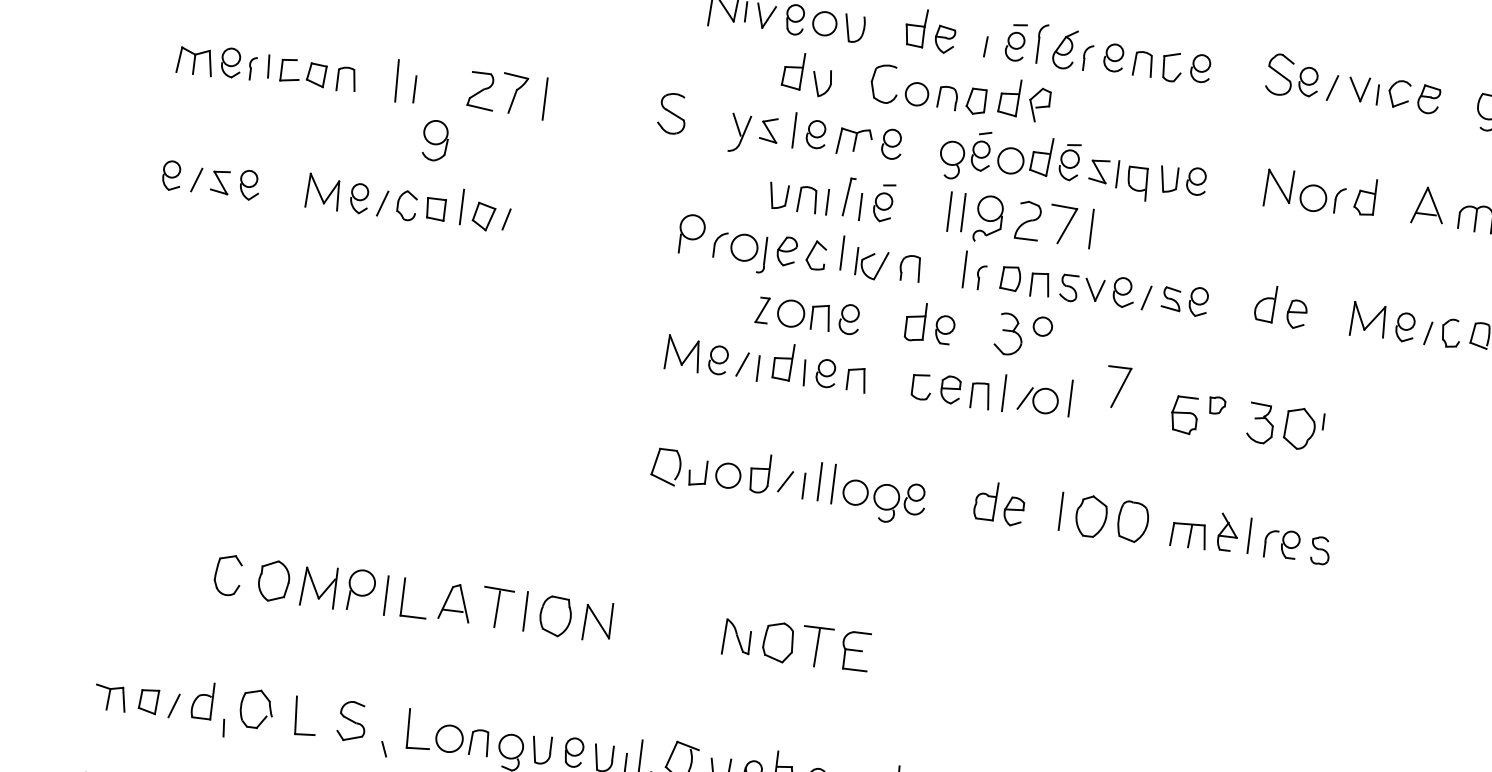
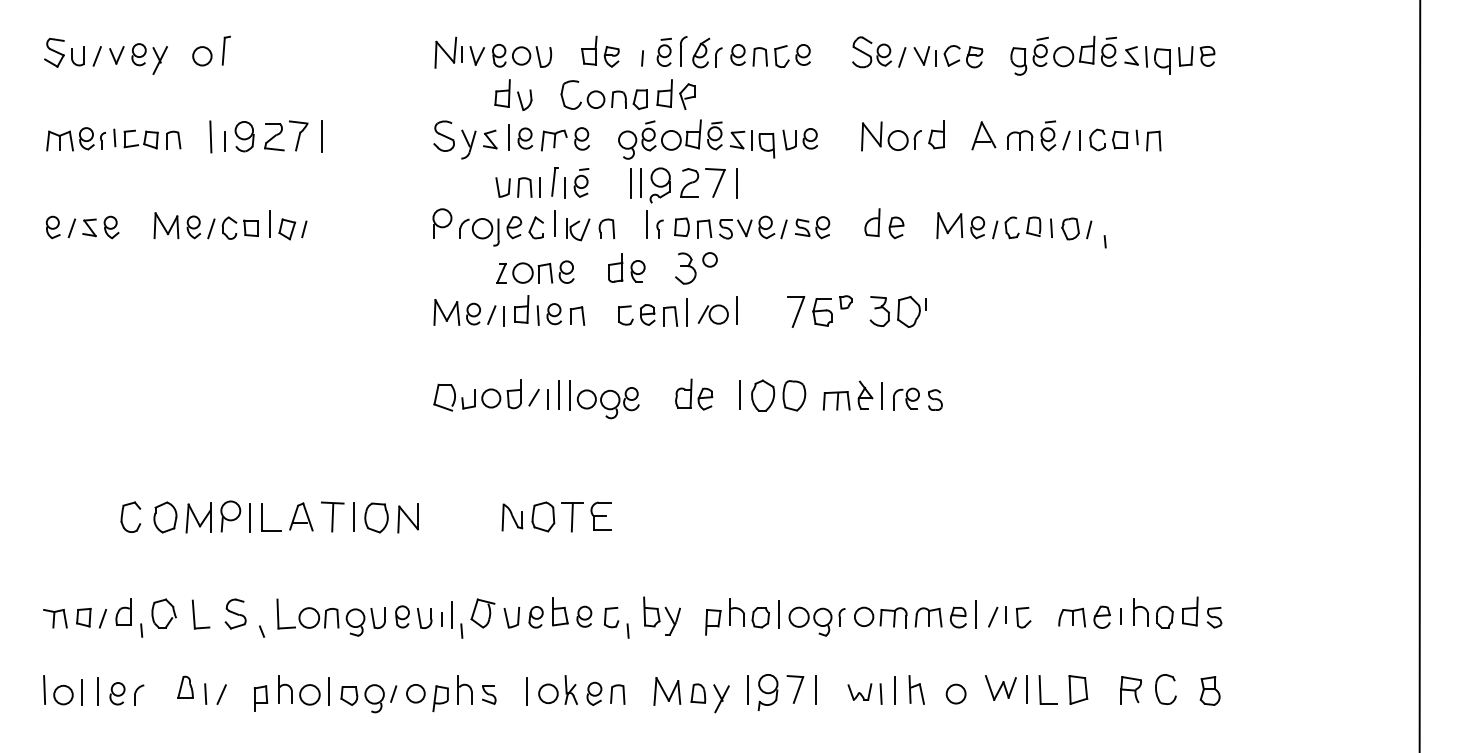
part: (671, 112) -> (443, 135), moved
part: (435, 140) -> (244, 136), moved
part: (1118, 386) -> (796, 311), moved

